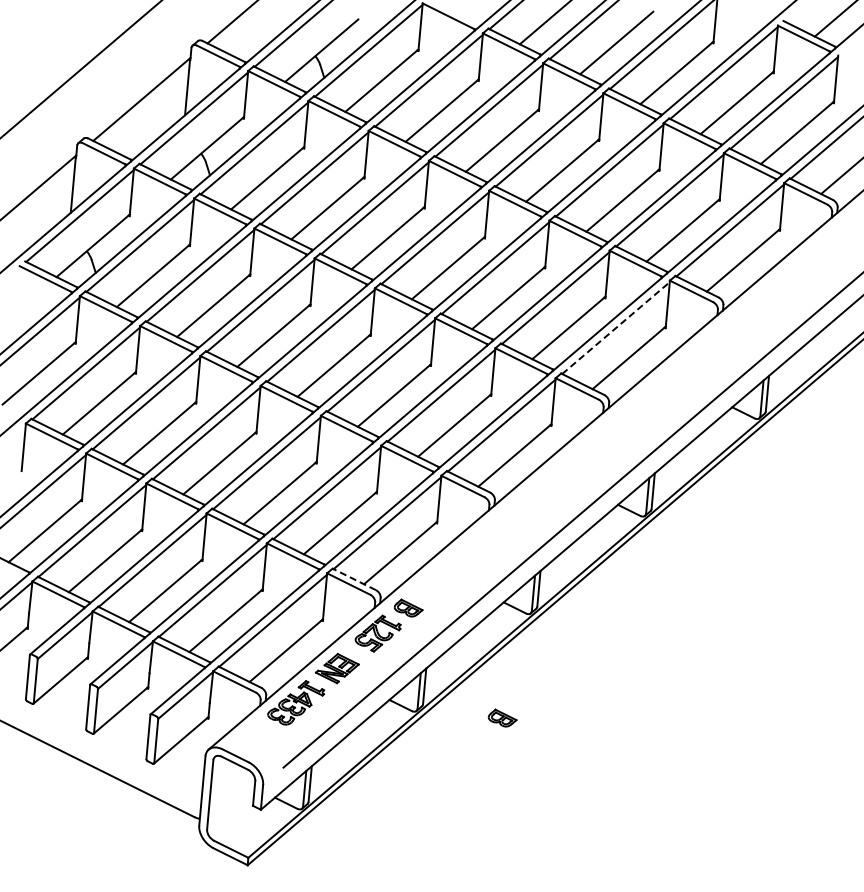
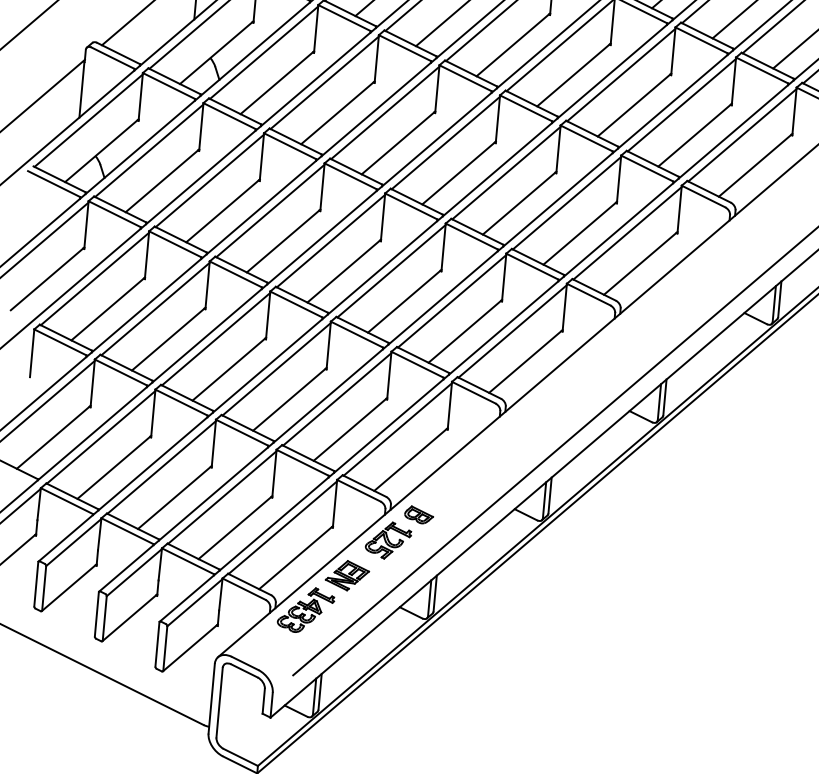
line: (615, 328) -> (627, 233), dashed -> solid
line: (353, 579) -> (363, 486), dashed -> solid
part: (502, 717) -> (513, 624), removed

